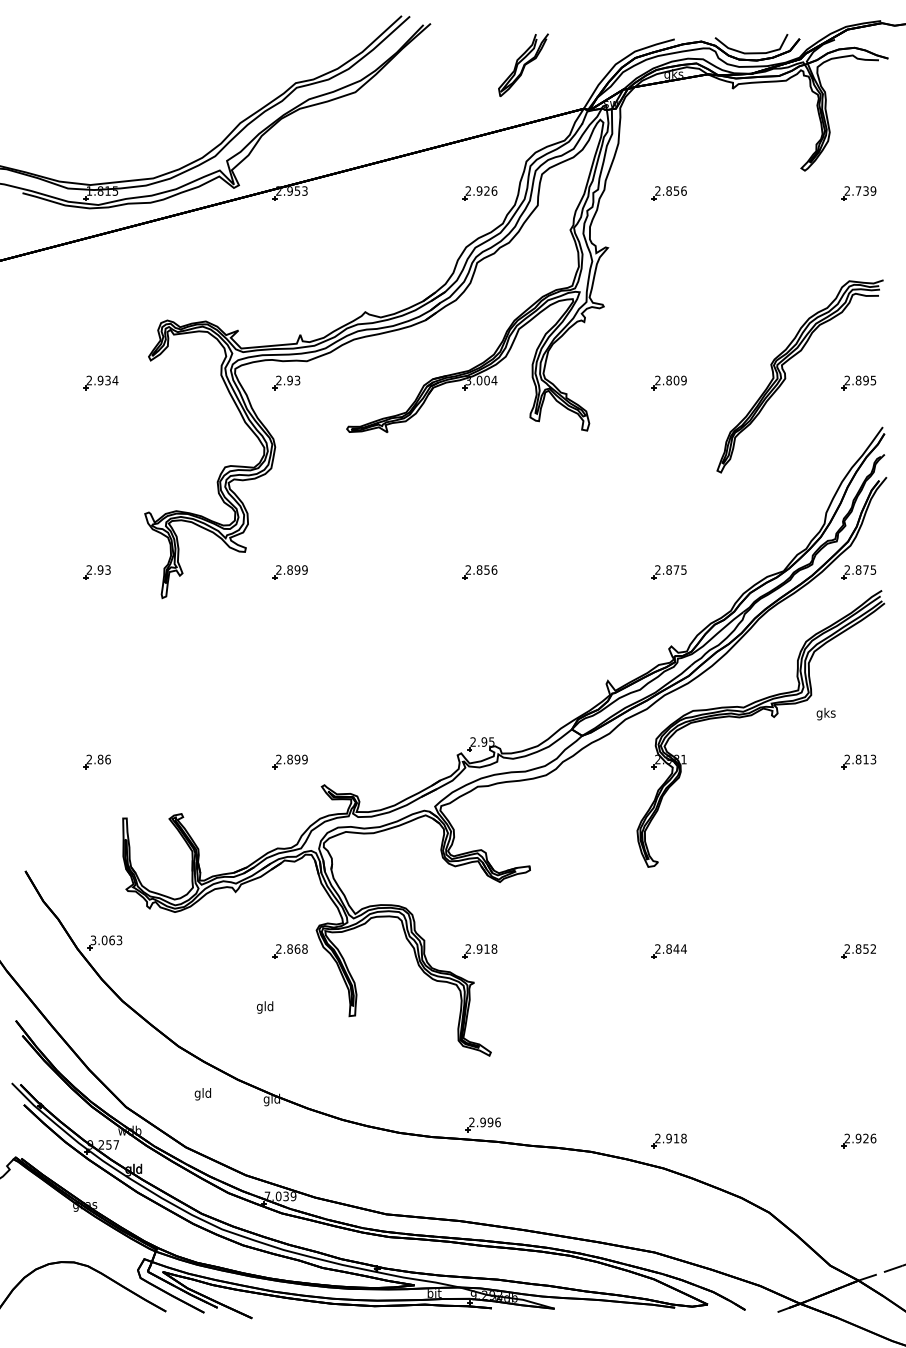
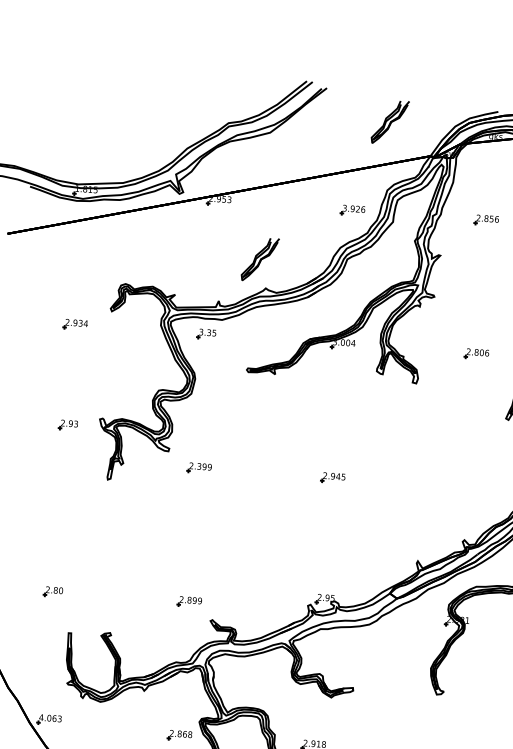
text: (468, 191) -> (344, 208), 2.926 -> 3.926
part: (354, 272) -> (260, 259), added
text: (288, 380) -> (208, 332), 2.93 -> 3.35
text: (683, 380) -> (486, 353), 2.809 -> 2.806
text: (289, 569) -> (198, 466), 2.899 -> 2.399
text: (486, 569) -> (337, 476), 2.856 -> 2.945
part: (96, 572) -> (67, 425), moved
part: (668, 572) -> (466, 487), removed
text: (107, 758) -> (60, 590), 2.86 -> 2.80
text: (93, 940) -> (41, 717), 3.063 -> 4.063

